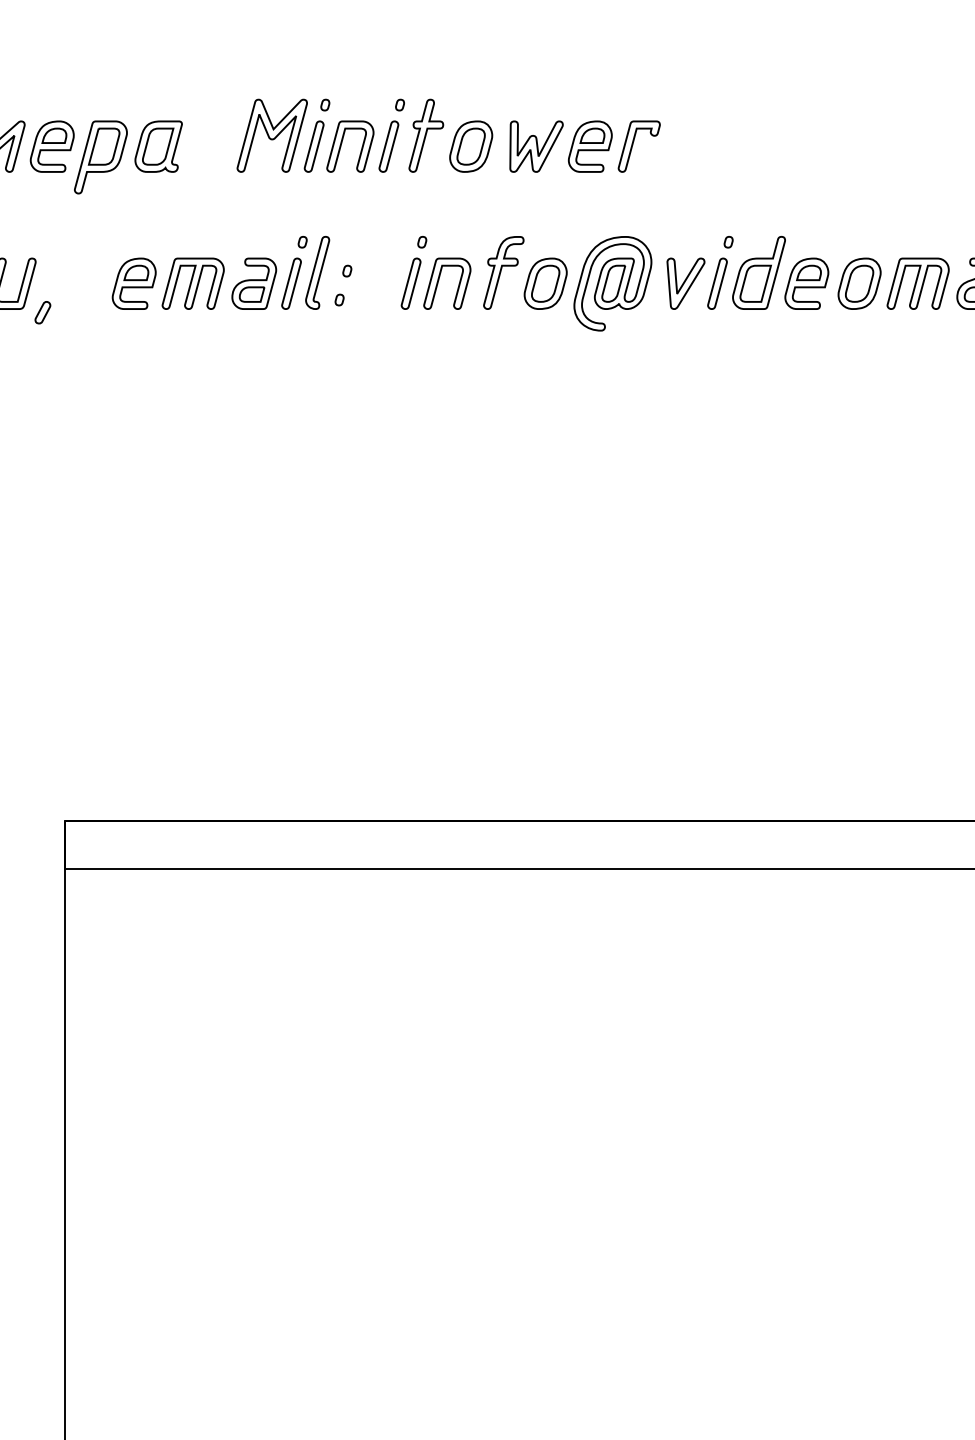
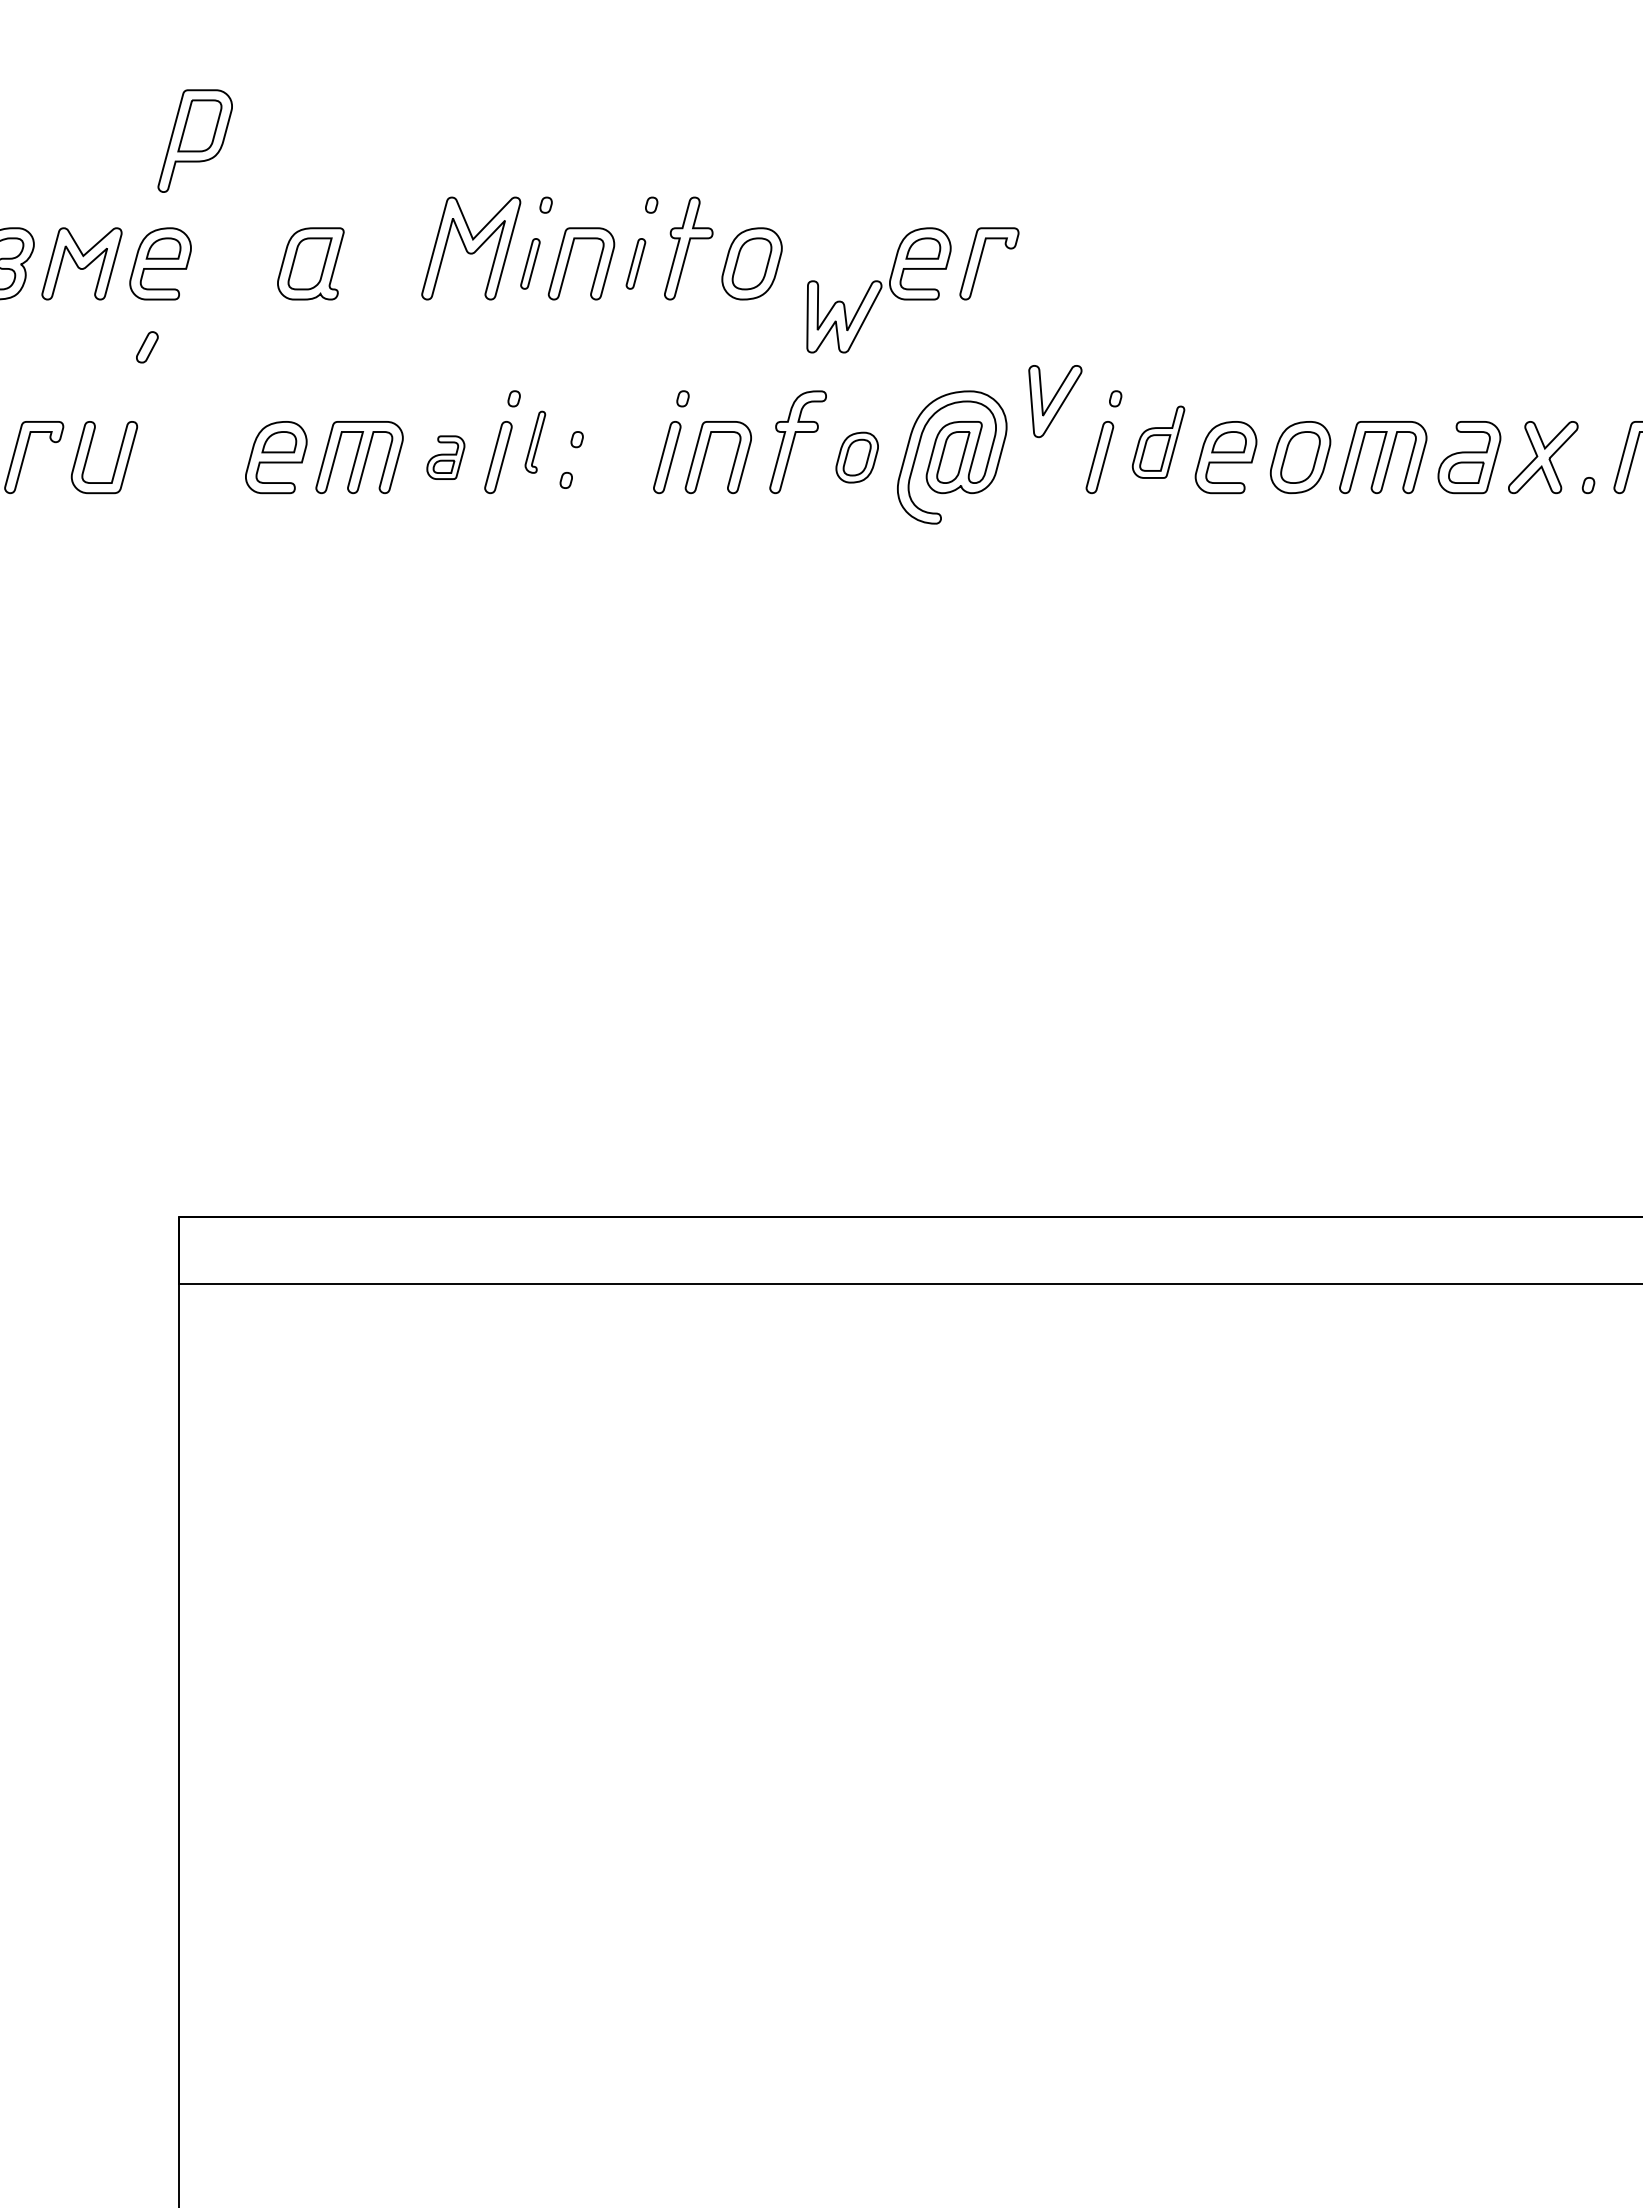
part: (314, 146) -> (530, 263), size x0.7
part: (388, 146) -> (635, 263), size x0.7
part: (536, 146) -> (844, 316), moved
part: (100, 157) -> (194, 140), moved
part: (317, 273) -> (535, 442), size x0.6
part: (759, 273) -> (1158, 442), size x0.7
part: (254, 283) -> (445, 457), size x0.6
part: (545, 283) -> (856, 457), size x0.7
part: (686, 283) -> (1055, 401), moved
part: (43, 312) -> (147, 347), moved

